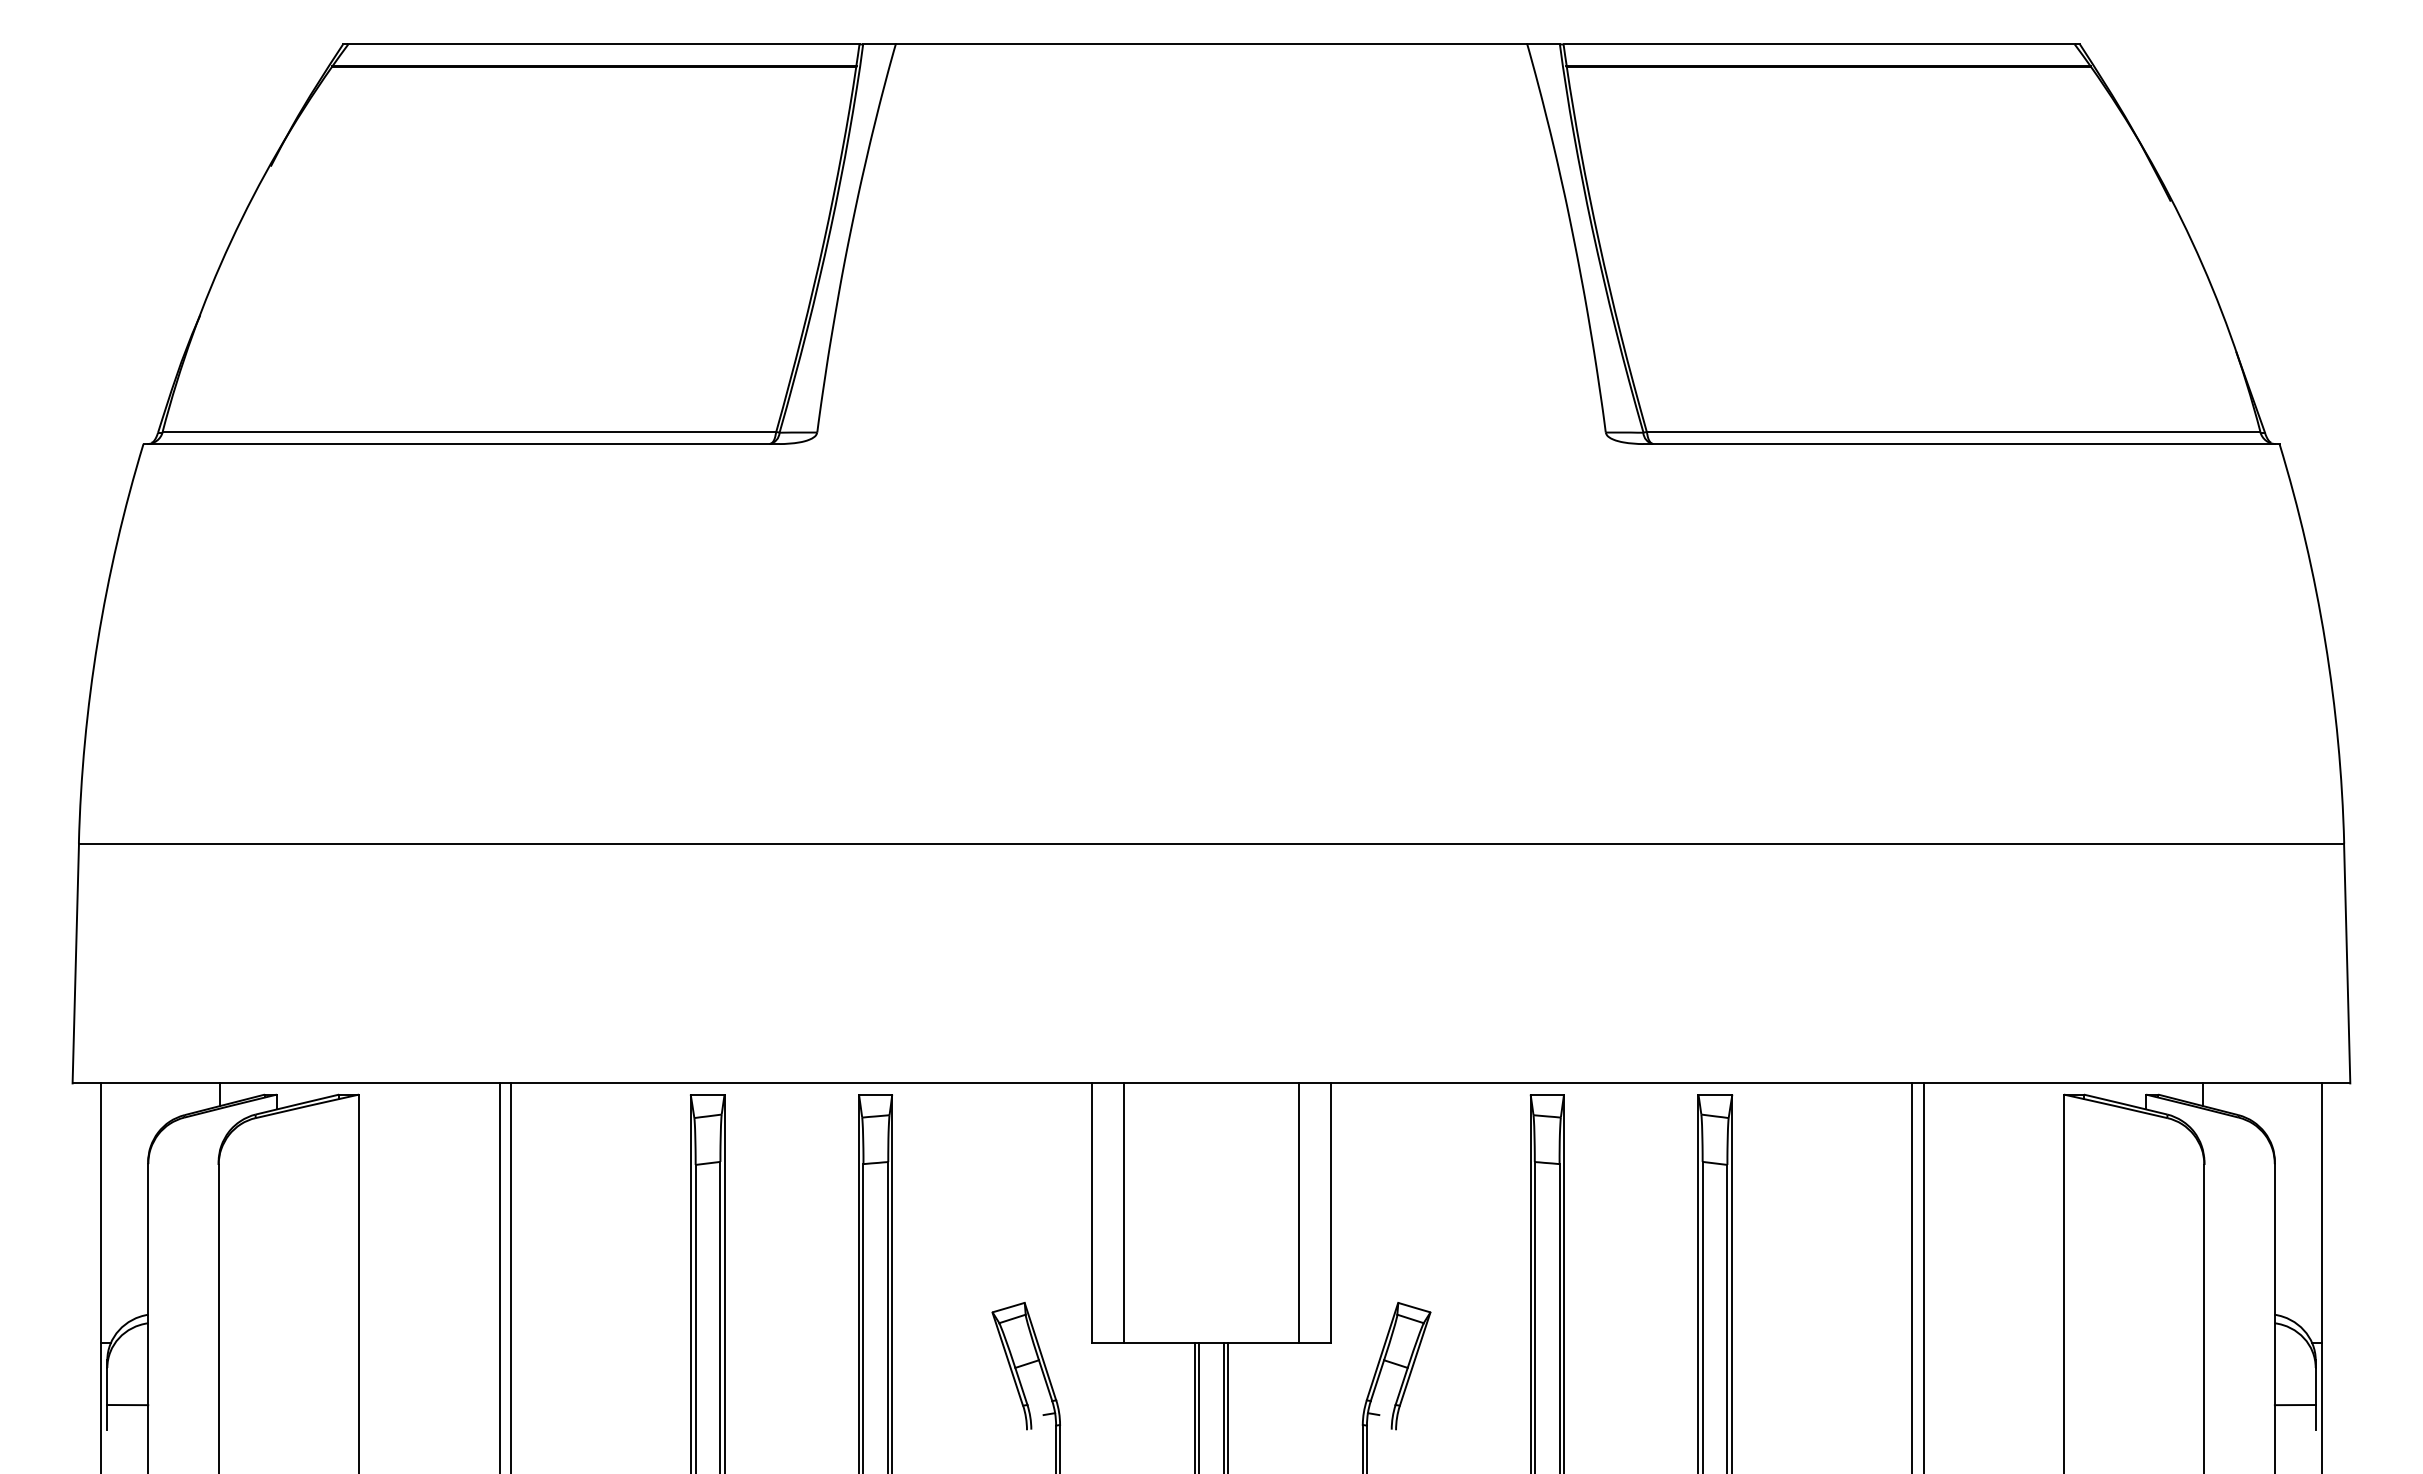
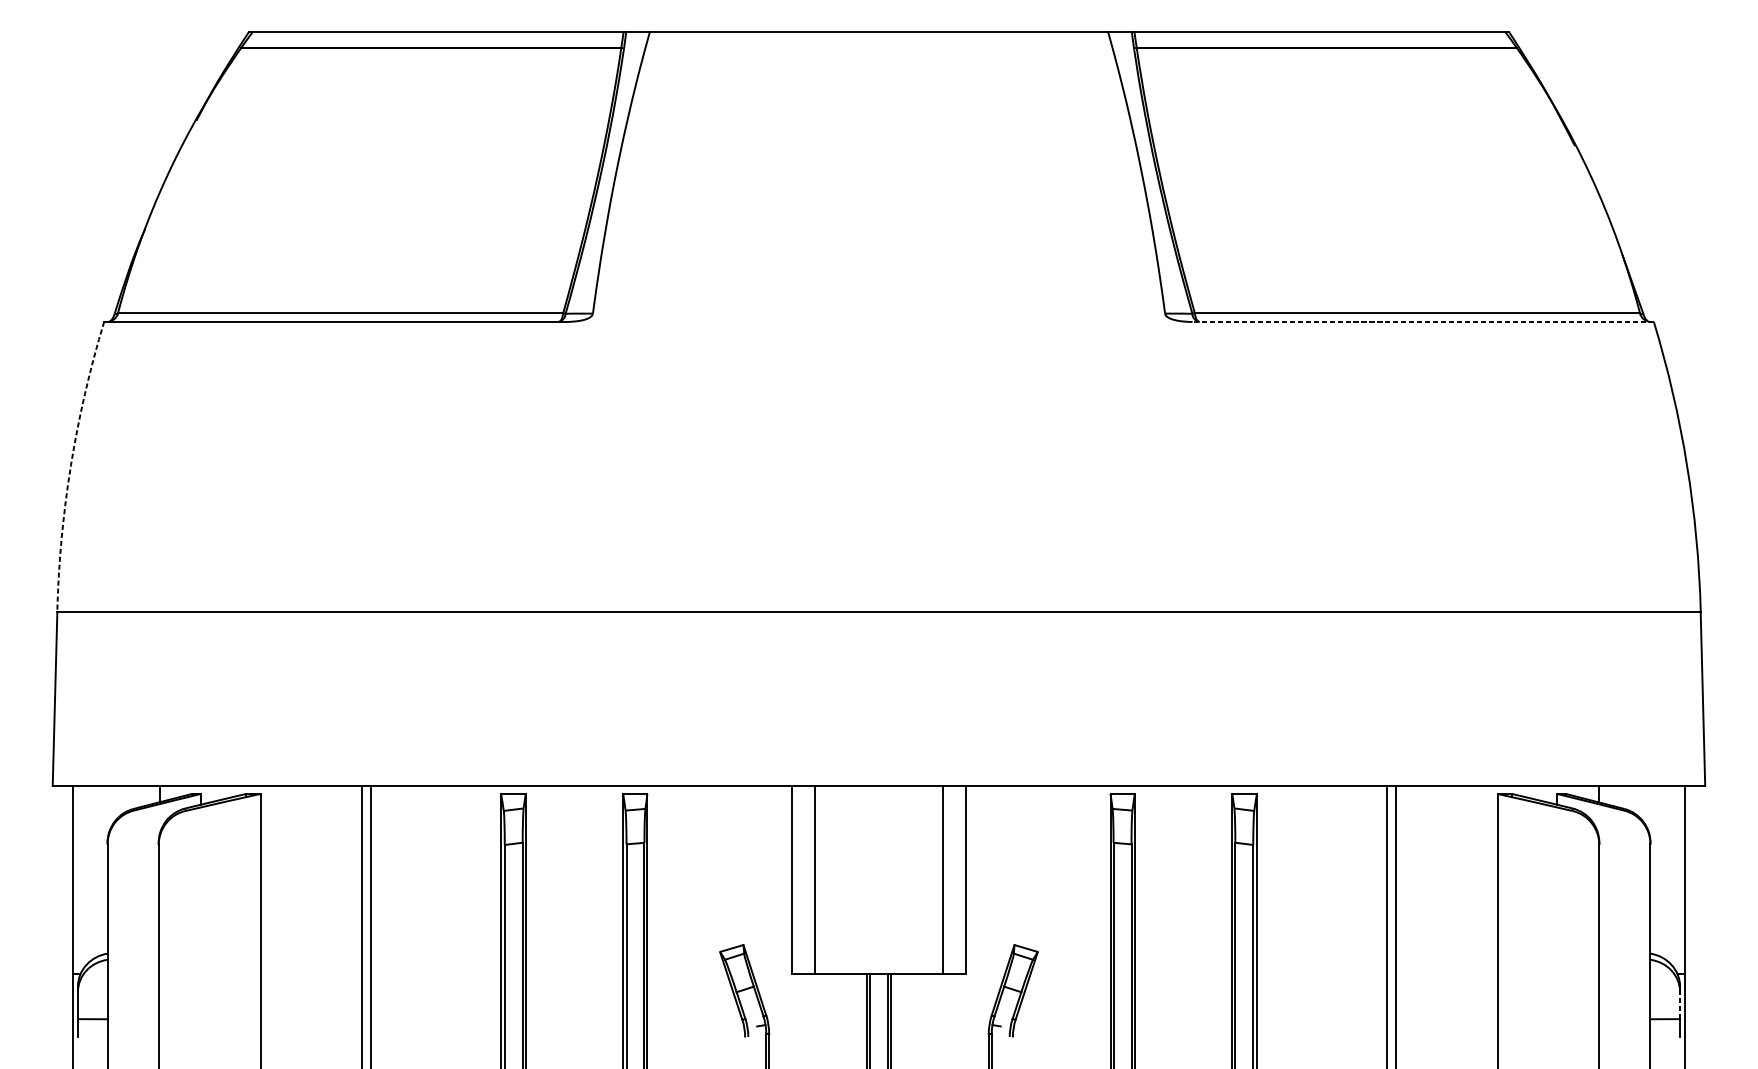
line: (1961, 444) -> (1423, 322), solid -> dashed
arc: (97, 641) -> (70, 465), solid -> dashed
line: (2315, 1386) -> (1679, 1005), solid -> dashed

